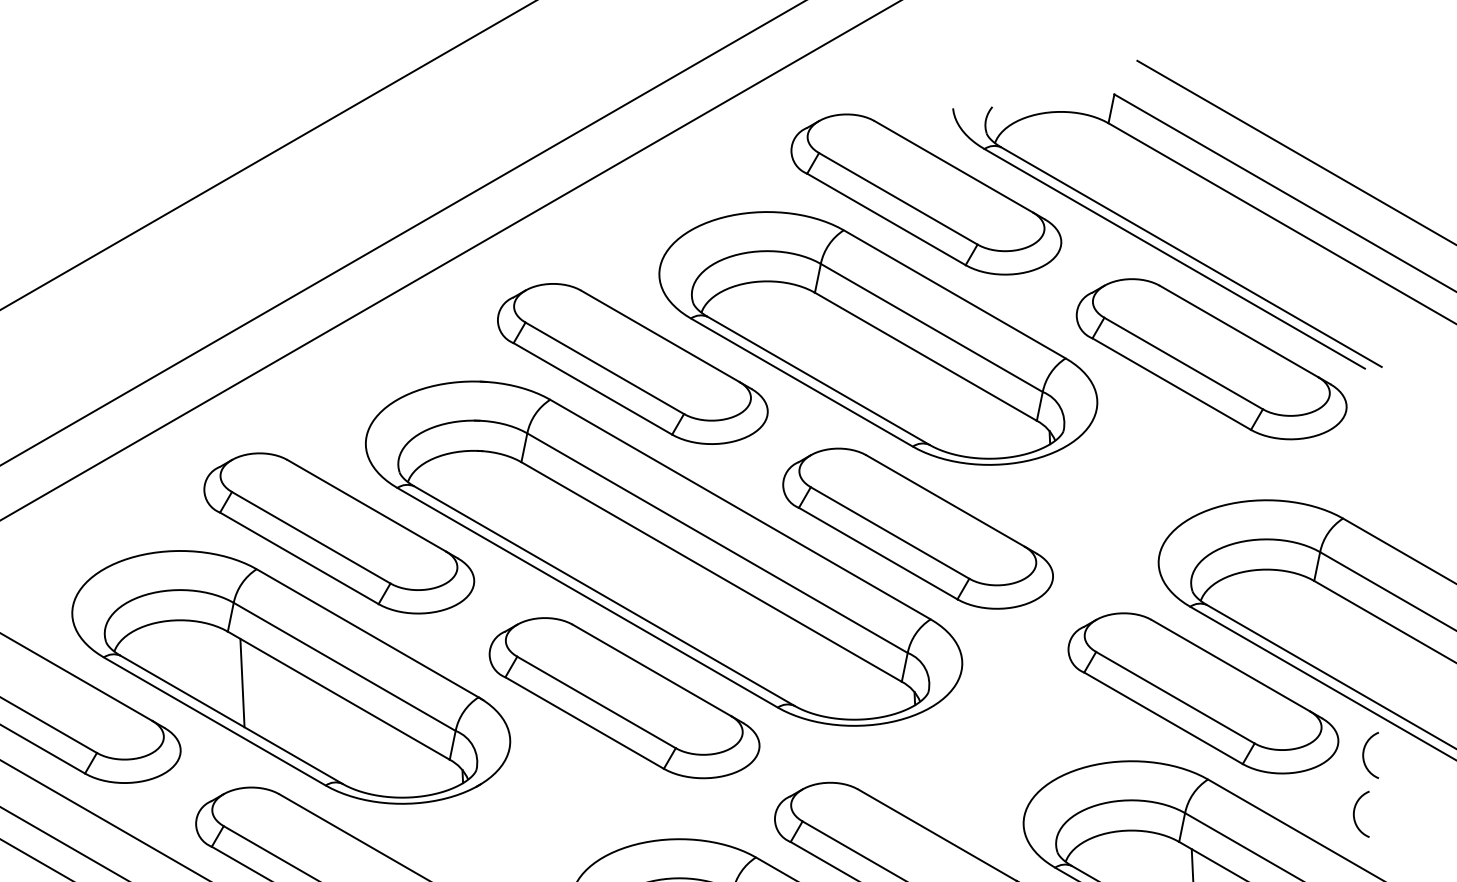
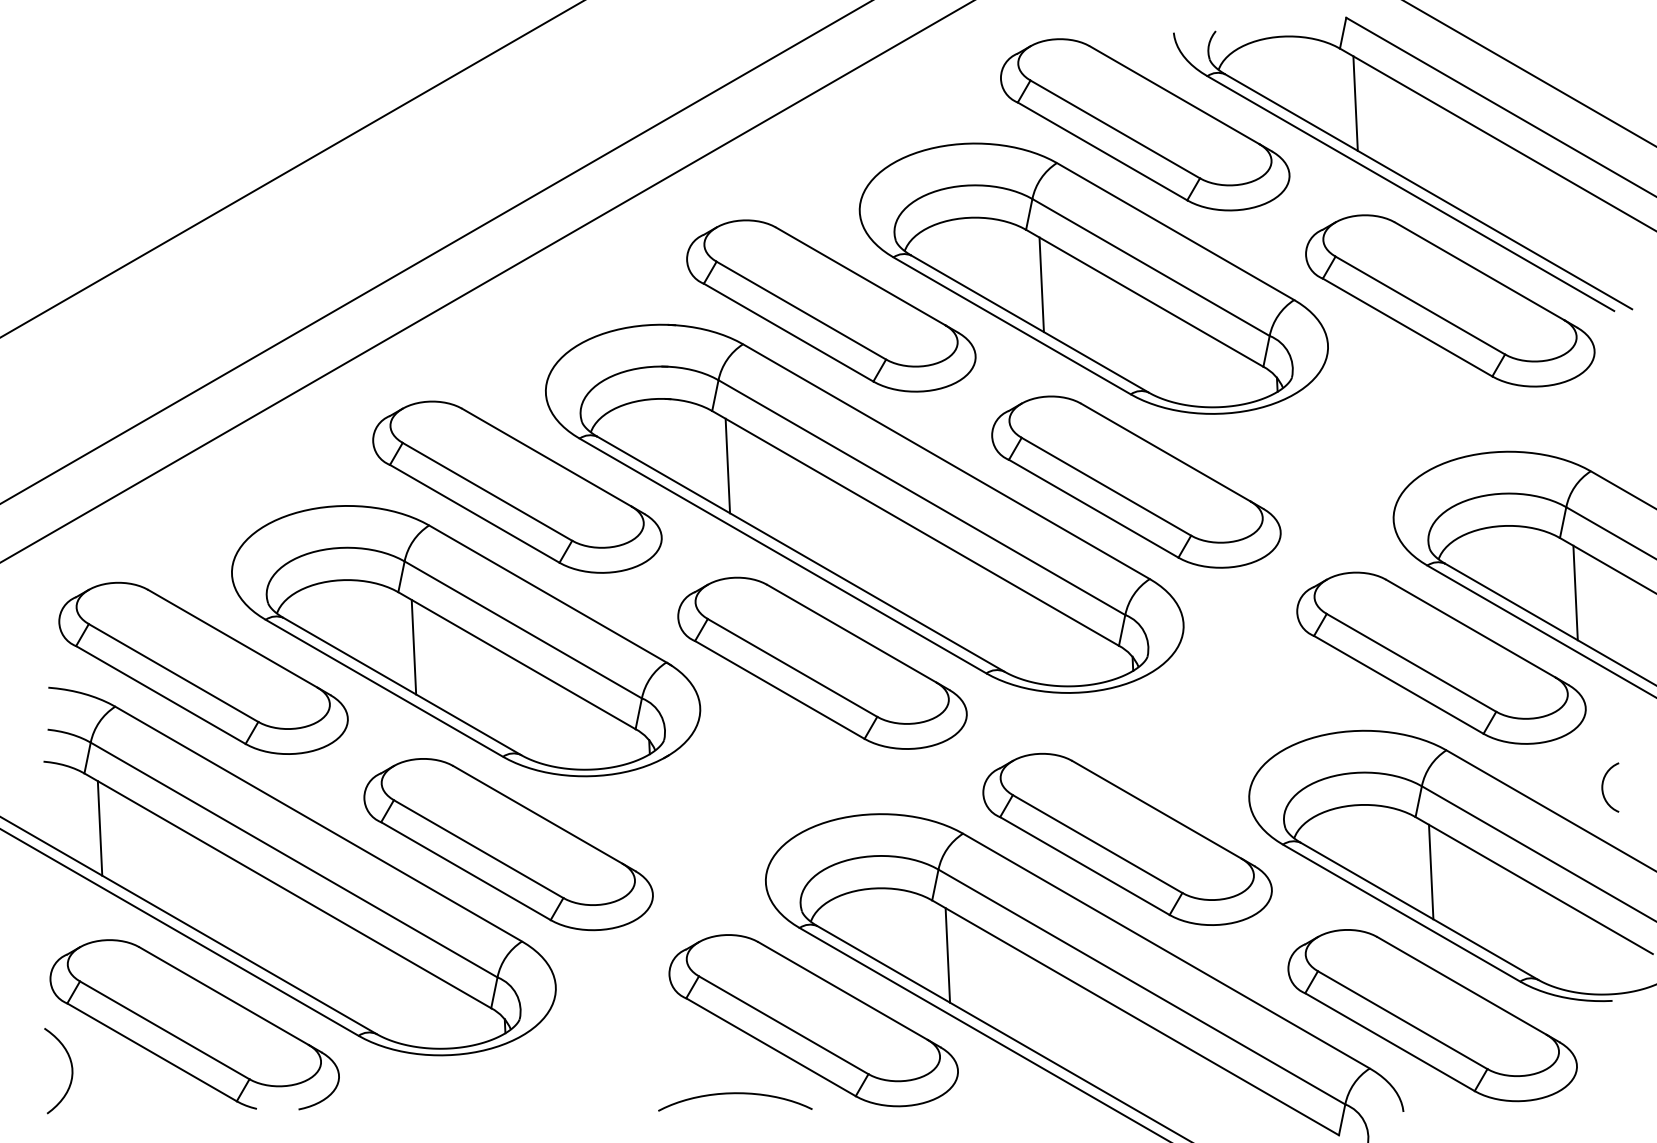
line: (1123, 174) -> (1355, 103), added
line: (829, 343) -> (1041, 284), added
line: (535, 513) -> (727, 465), added
line: (1328, 631) -> (1575, 592), added
arc: (1364, 755) -> (1613, 724), removed

